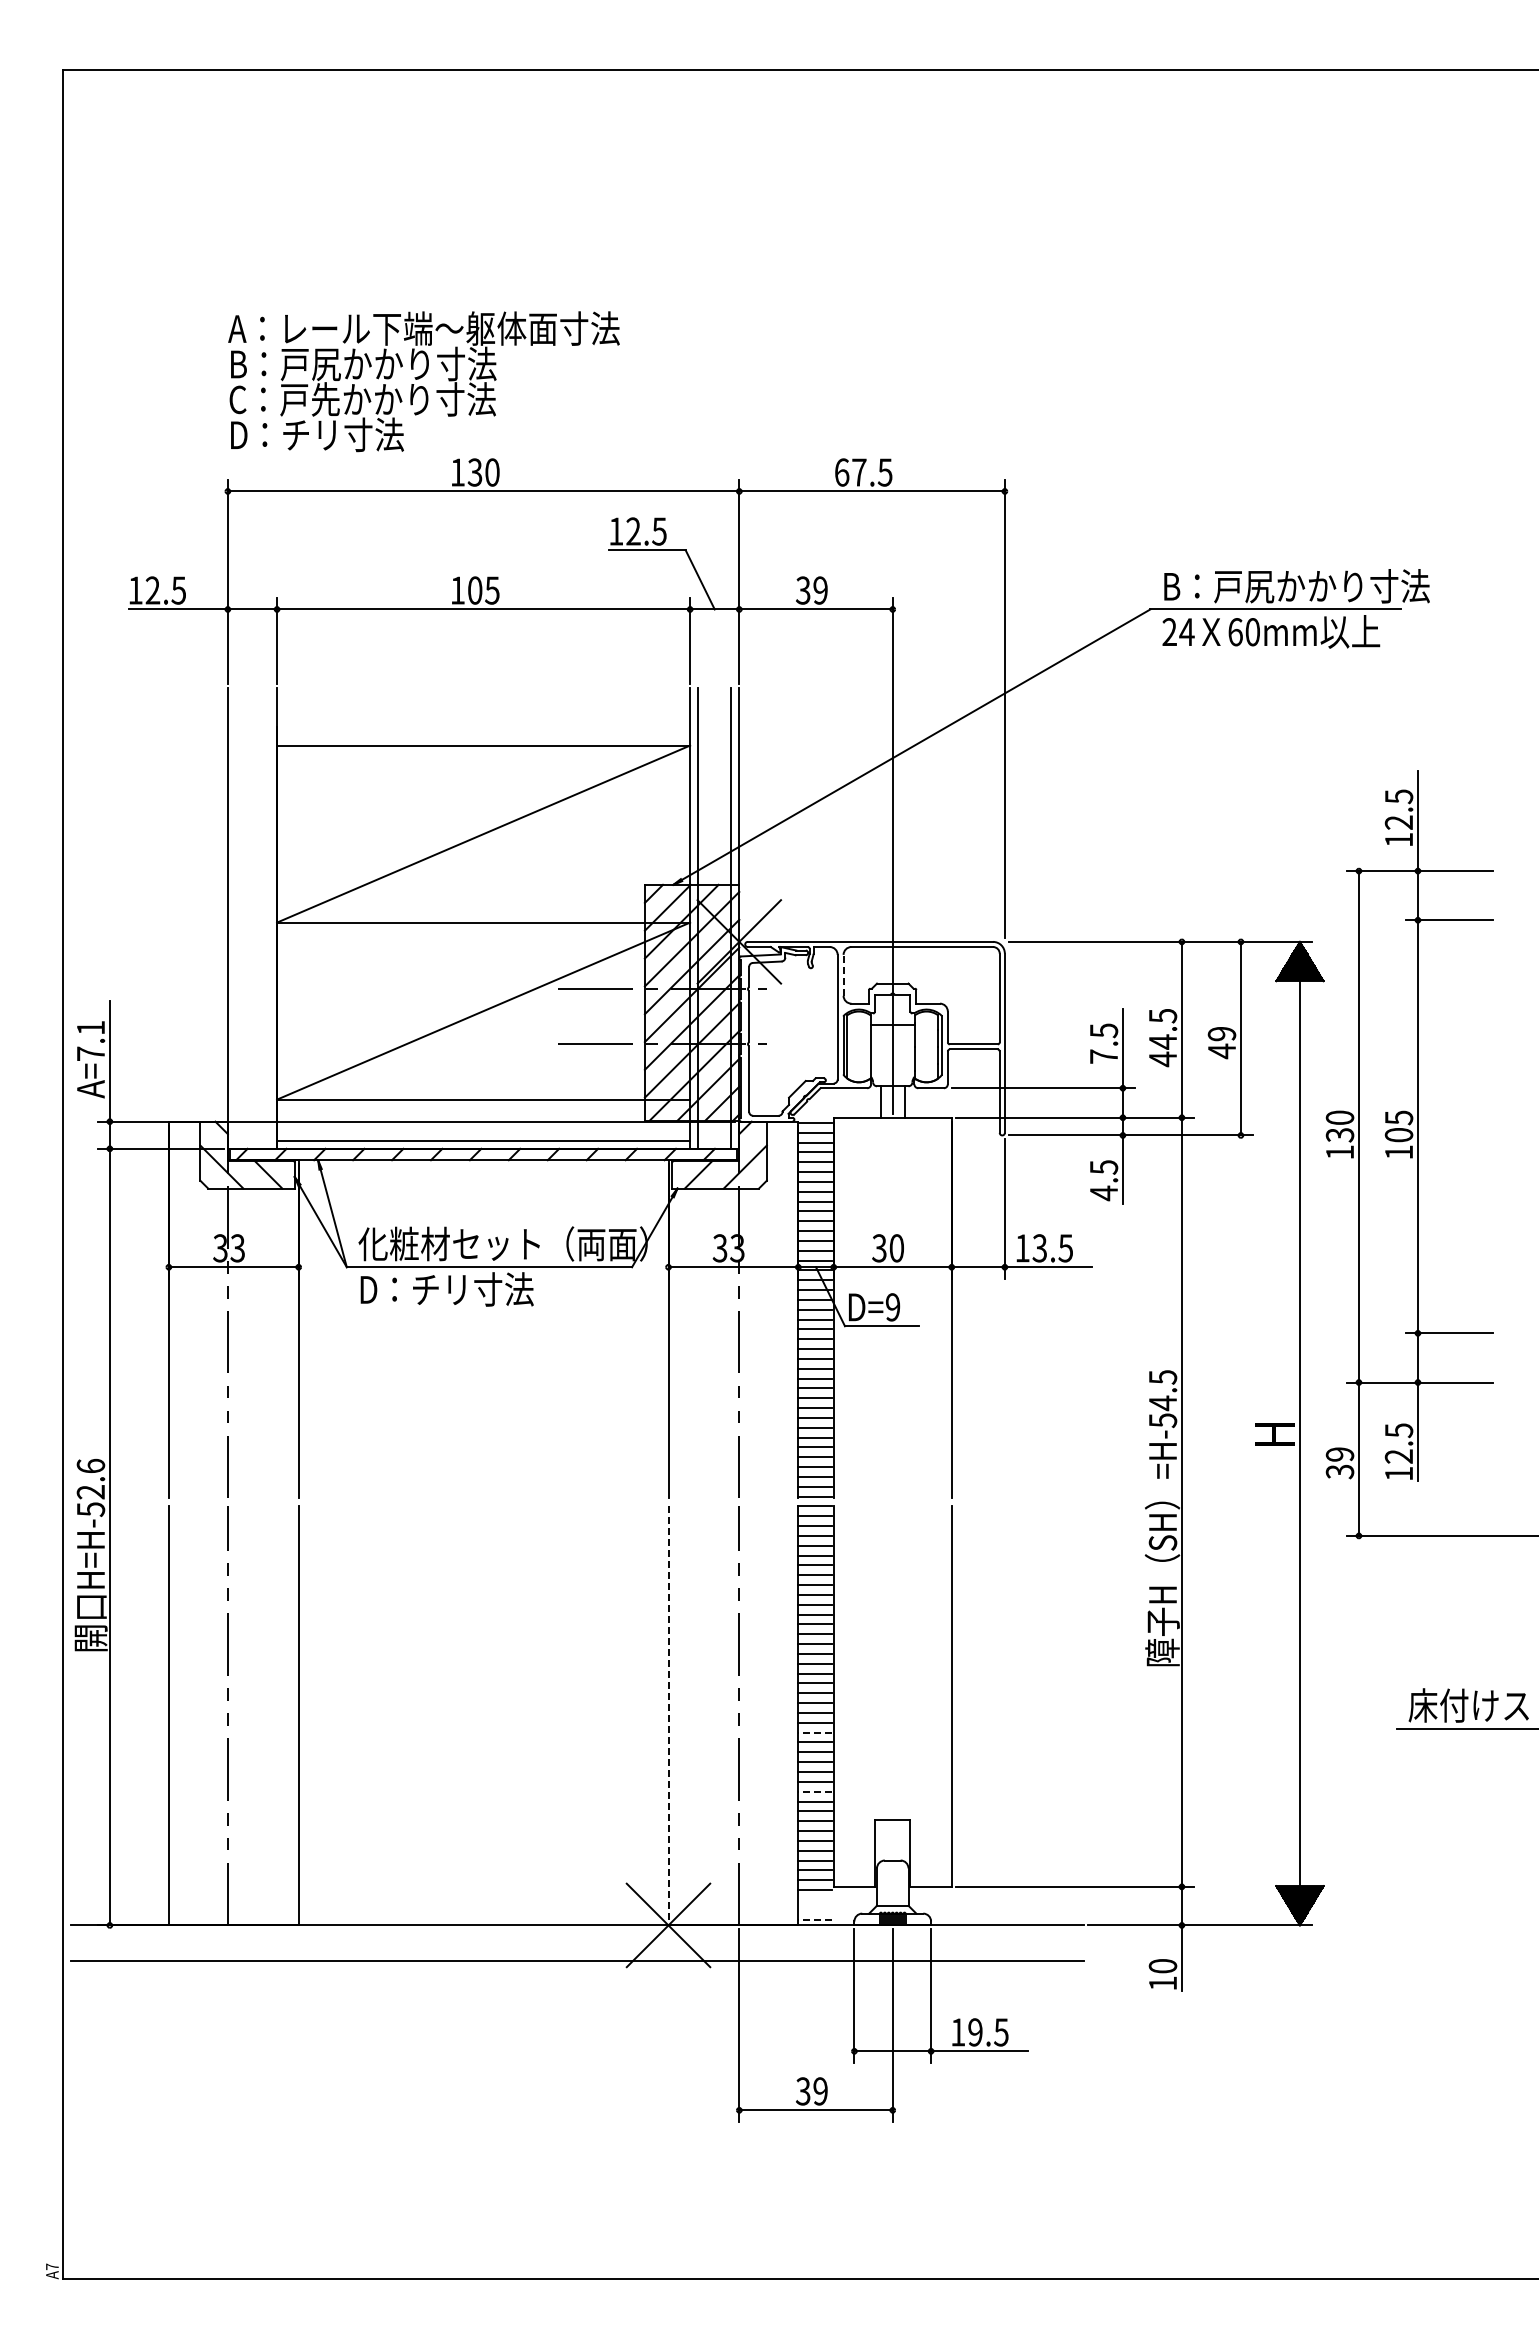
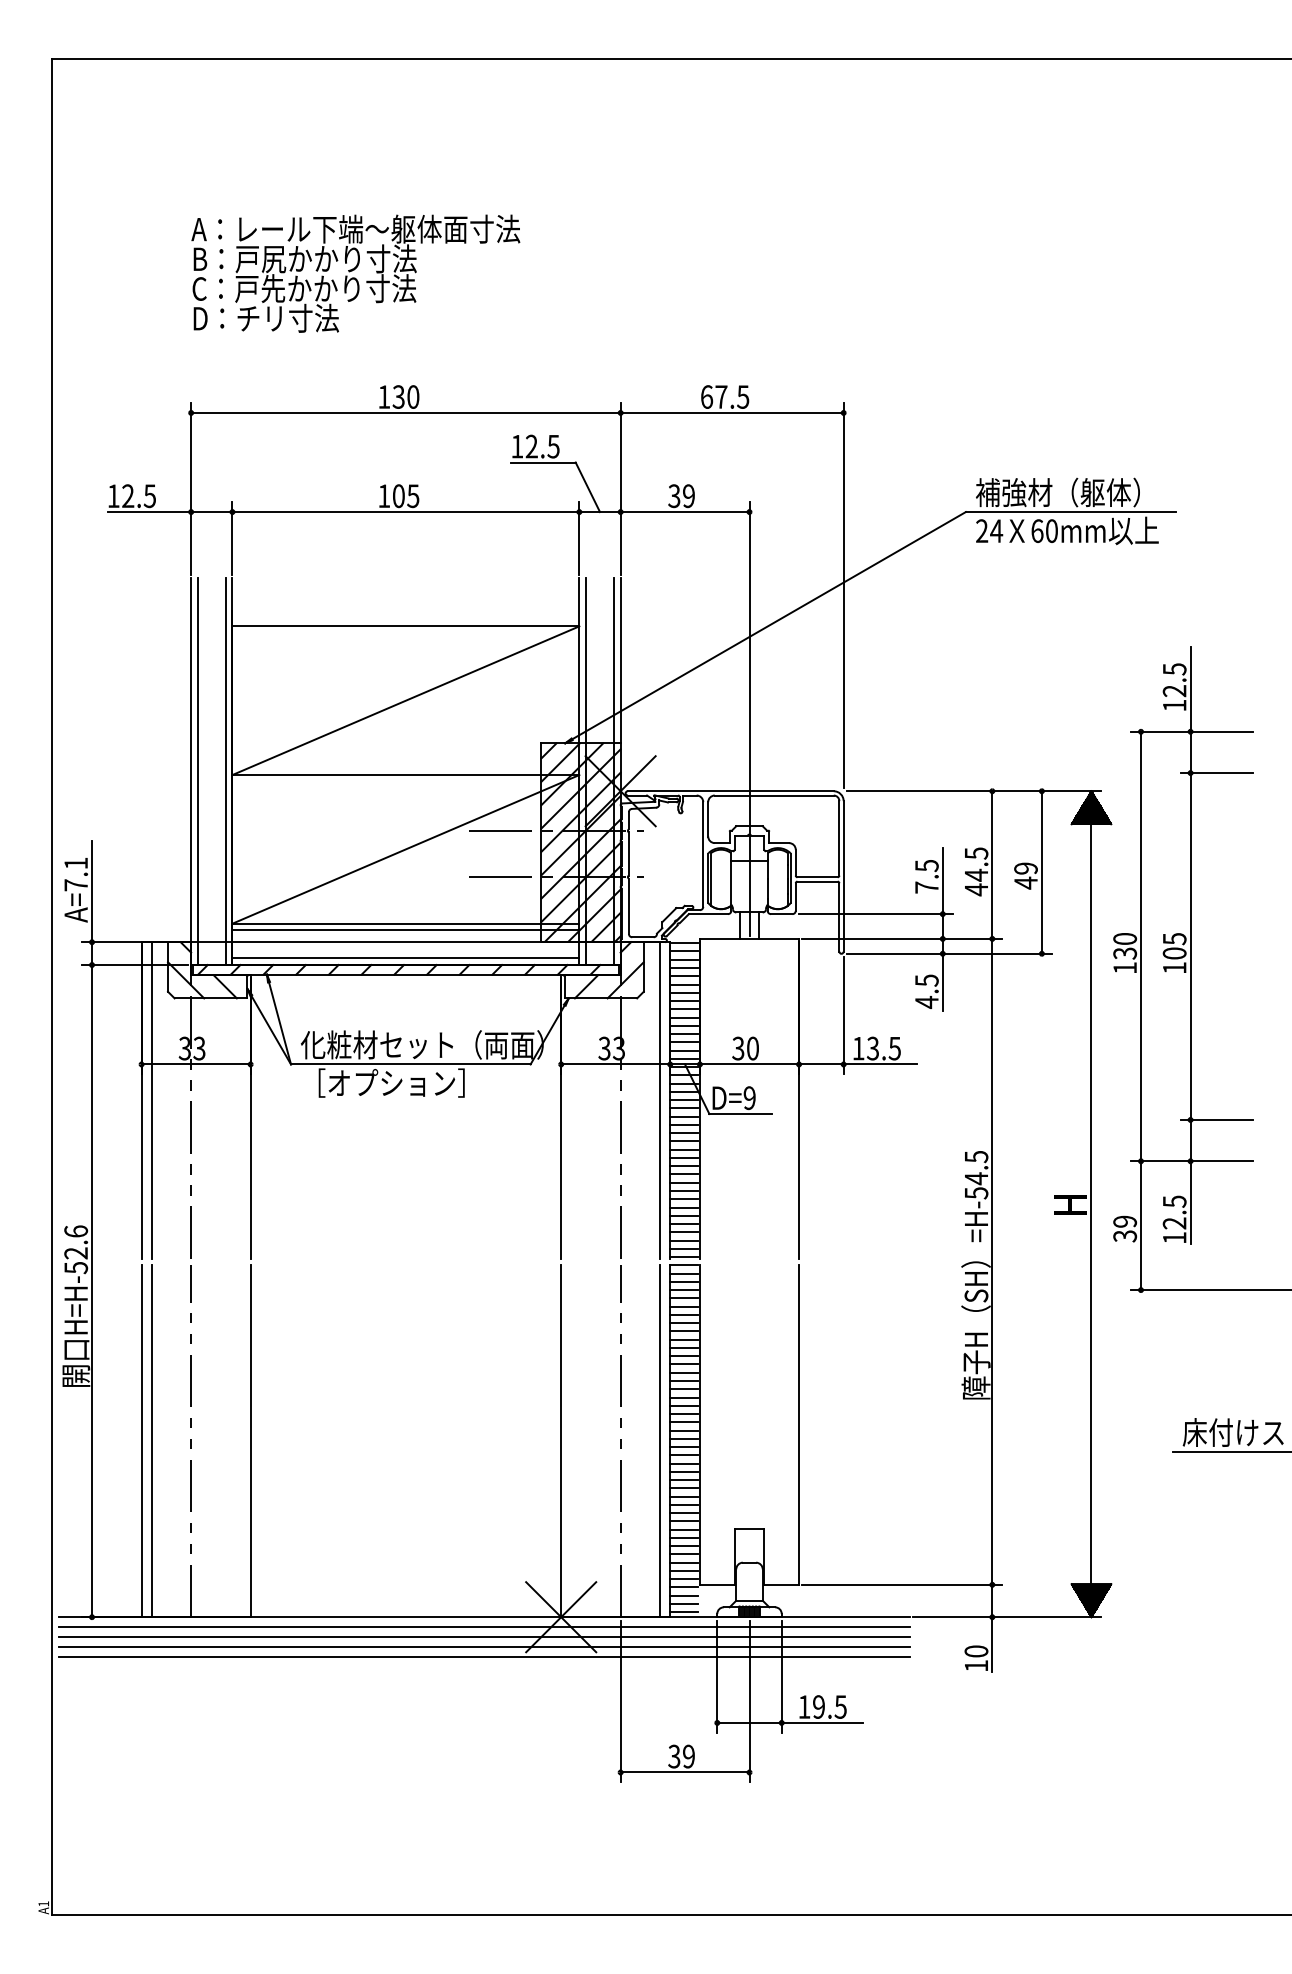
text: (423, 381) -> (355, 273), moved
text: (1295, 585) -> (1087, 491), B：戸尻かかり寸法 -> 補強材（躯体）
line: (235, 918) -> (197, 771), added
line: (269, 918) -> (226, 771), added
line: (843, 974) -> (708, 818), dashed -> solid
line: (483, 1107) -> (405, 930), added
text: (456, 1289) -> (383, 1083), D：チリ寸法 -> ［オプション］
line: (180, 1309) -> (151, 1099), added
line: (786, 1309) -> (660, 1099), added
line: (180, 1715) -> (151, 1440), added
line: (668, 1715) -> (561, 1440), dashed -> solid
line: (786, 1715) -> (660, 1440), added
line: (815, 1732) -> (684, 1455), dashed -> solid
line: (815, 1791) -> (684, 1504), dashed -> solid
line: (814, 1899) -> (683, 1595), added
line: (814, 1909) -> (683, 1603), added
line: (815, 1919) -> (684, 1612), dashed -> solid
line: (576, 1937) -> (483, 1627), added
line: (576, 1949) -> (483, 1637), added
line: (576, 1972) -> (483, 1656), added
text: (52, 2266) -> (43, 1903), A7 -> A1

